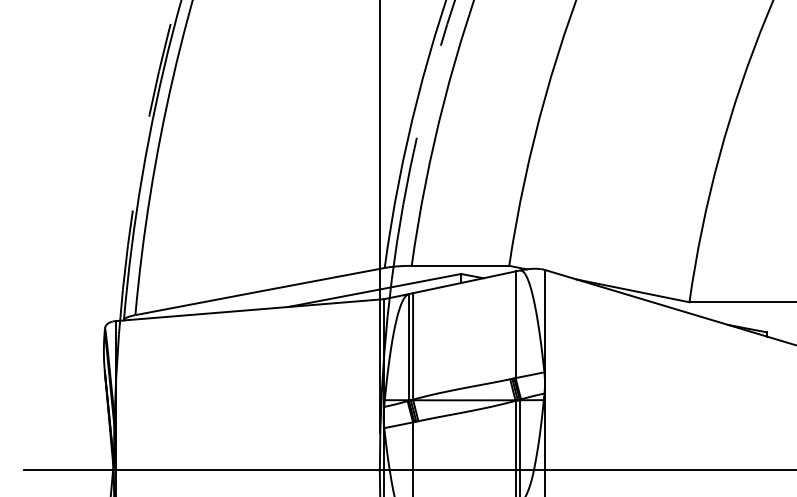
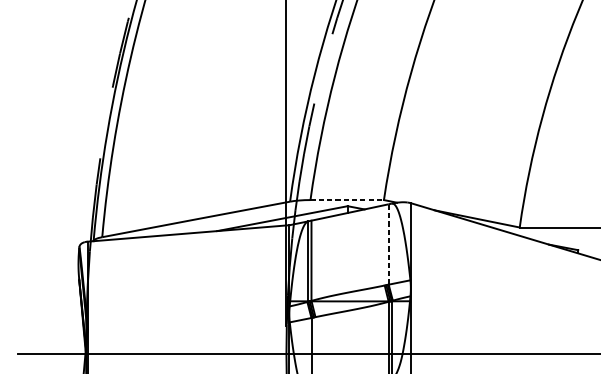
line: (460, 265) -> (347, 199), solid -> dashed
line: (515, 324) -> (388, 244), solid -> dashed

